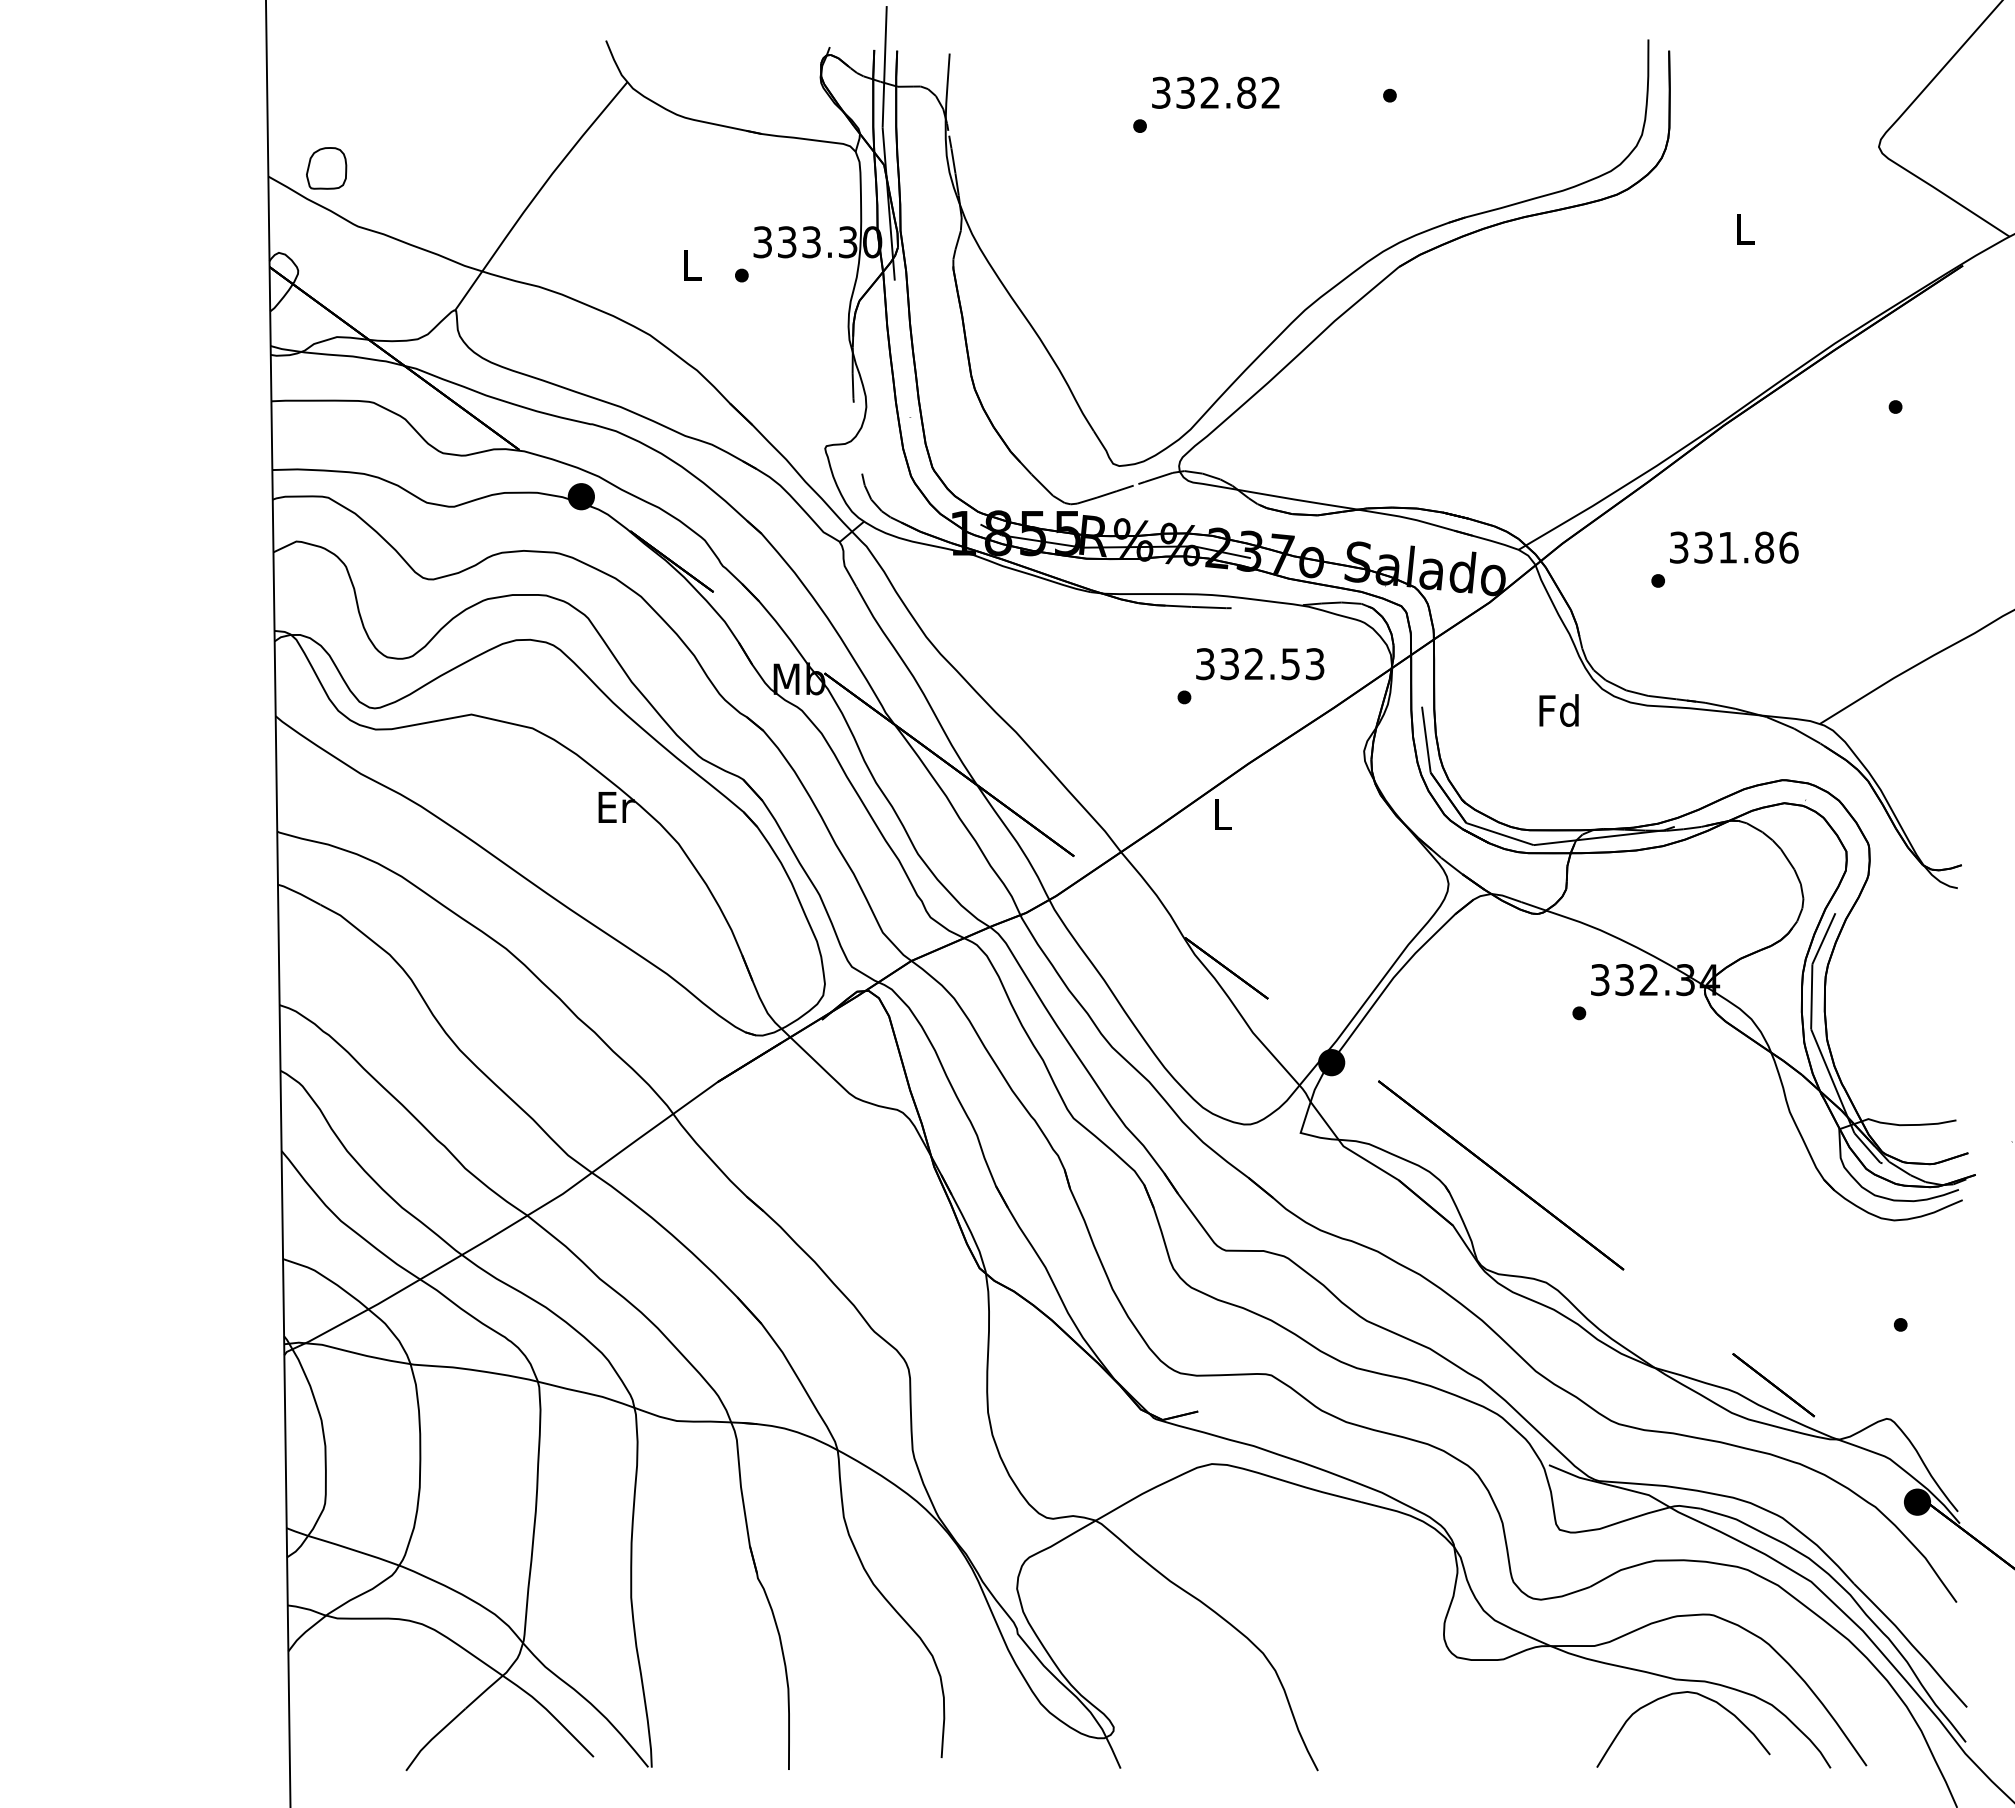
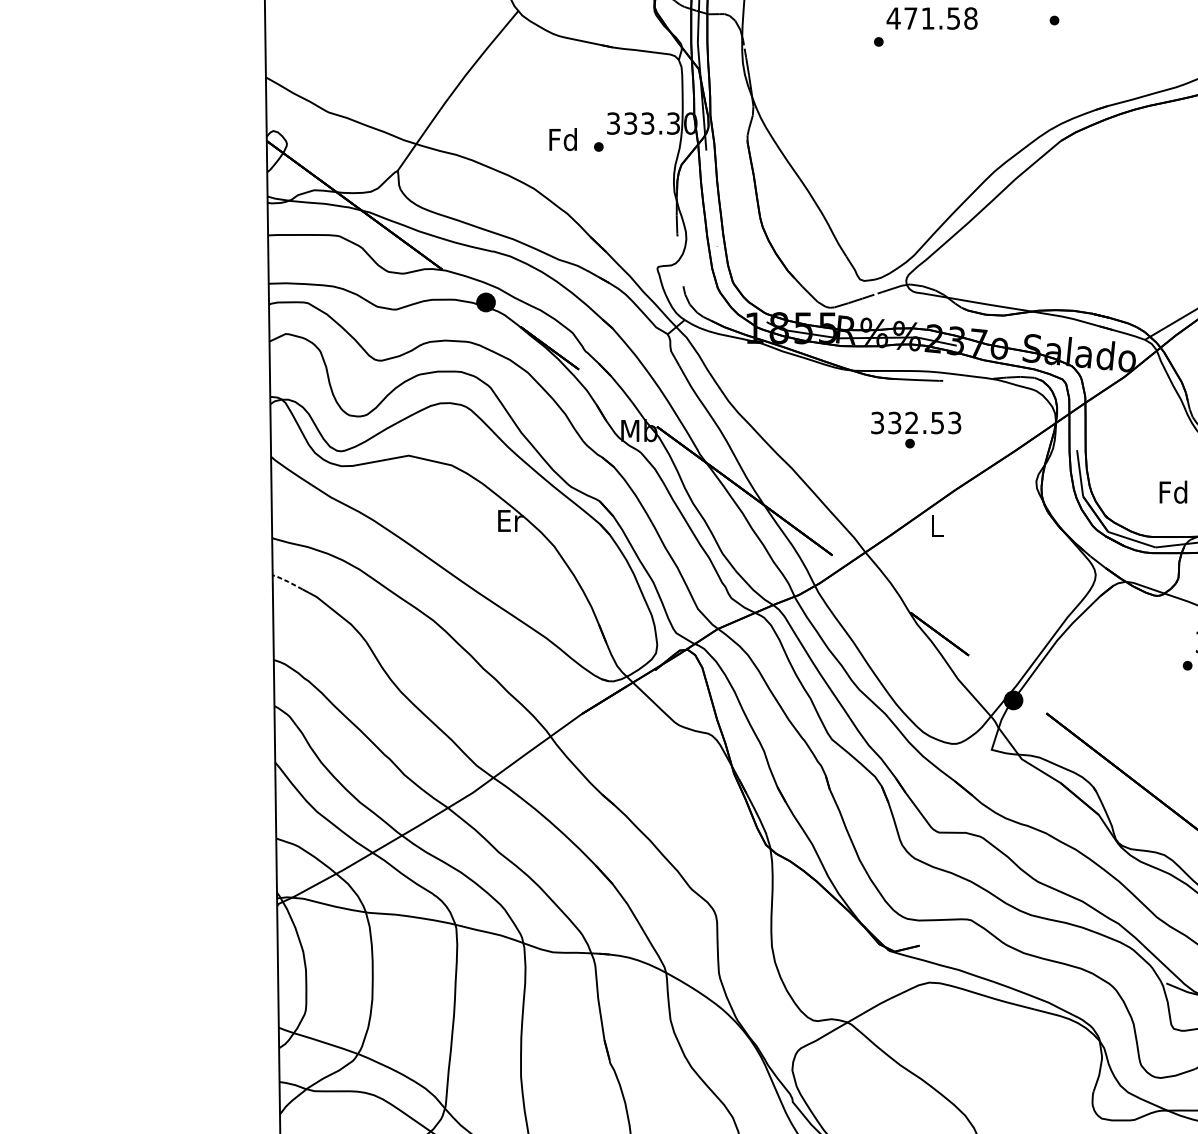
text: (1215, 92) -> (931, 18), 332.82 -> 471.58
part: (326, 168) -> (306, 71), removed
text: (690, 264) -> (562, 139), L -> Fd
text: (1260, 664) -> (916, 423), moved
text: (1558, 710) -> (1173, 492), moved
line: (299, 893) -> (287, 581), solid -> dashed

